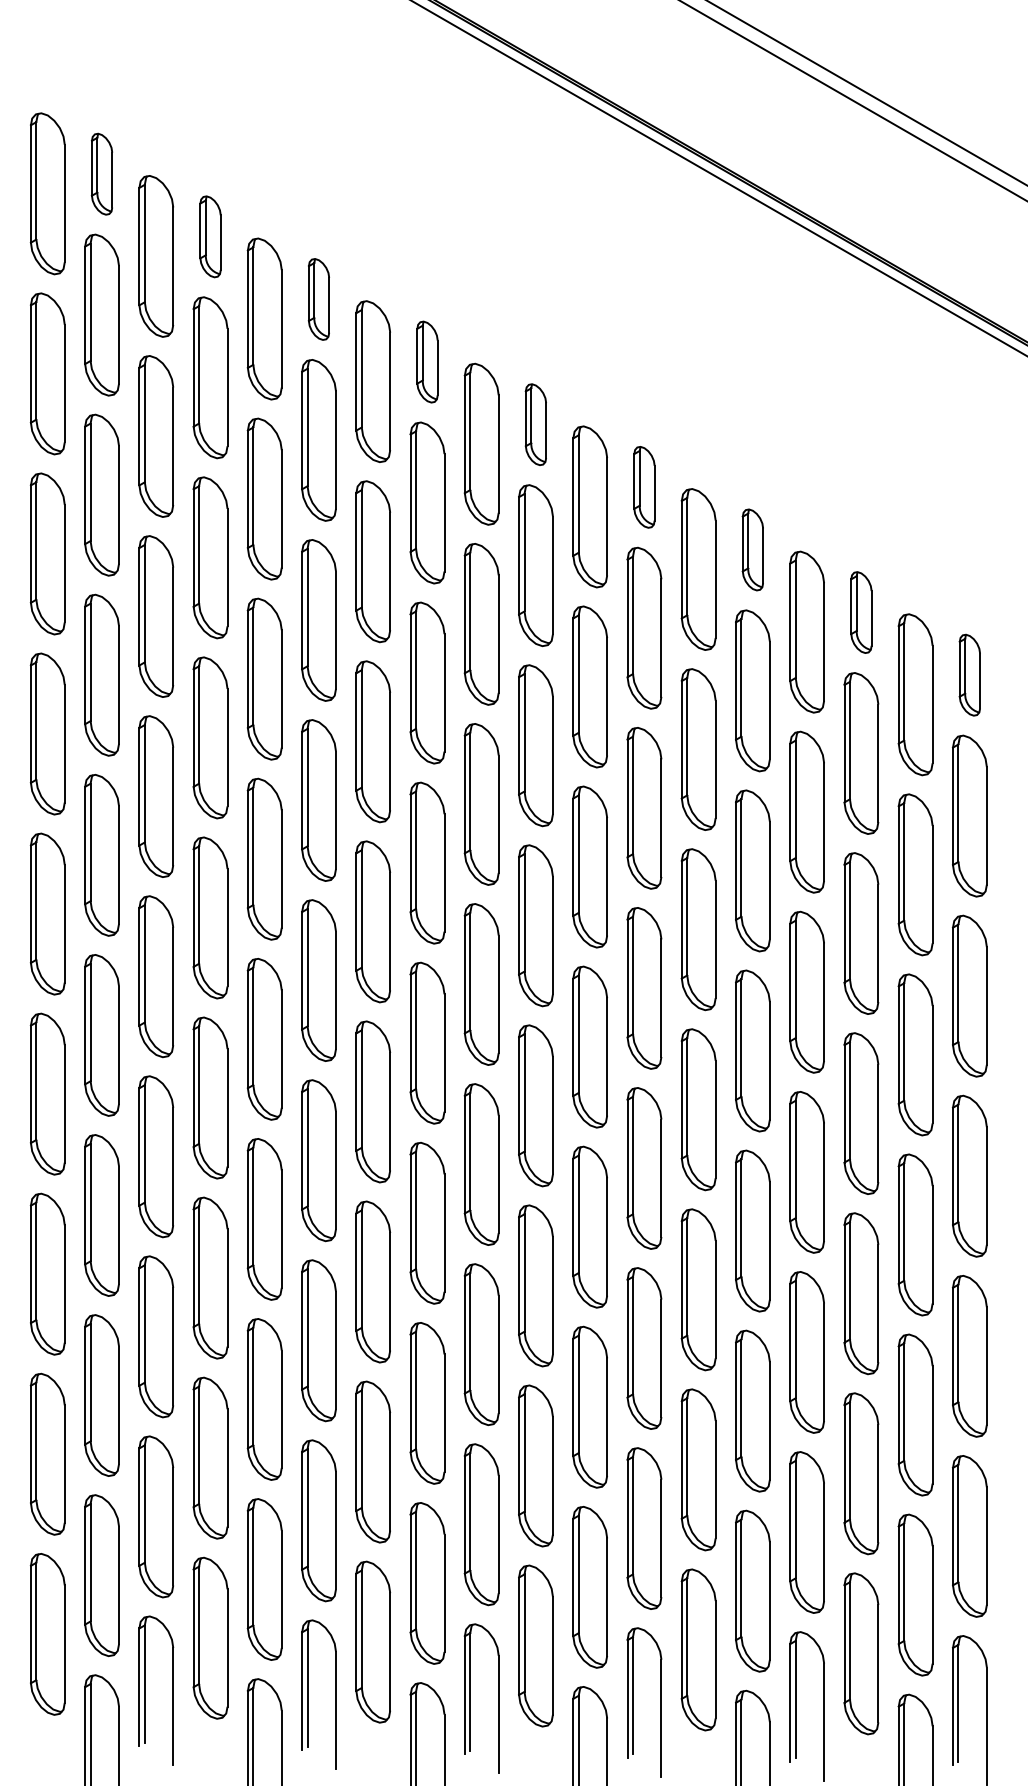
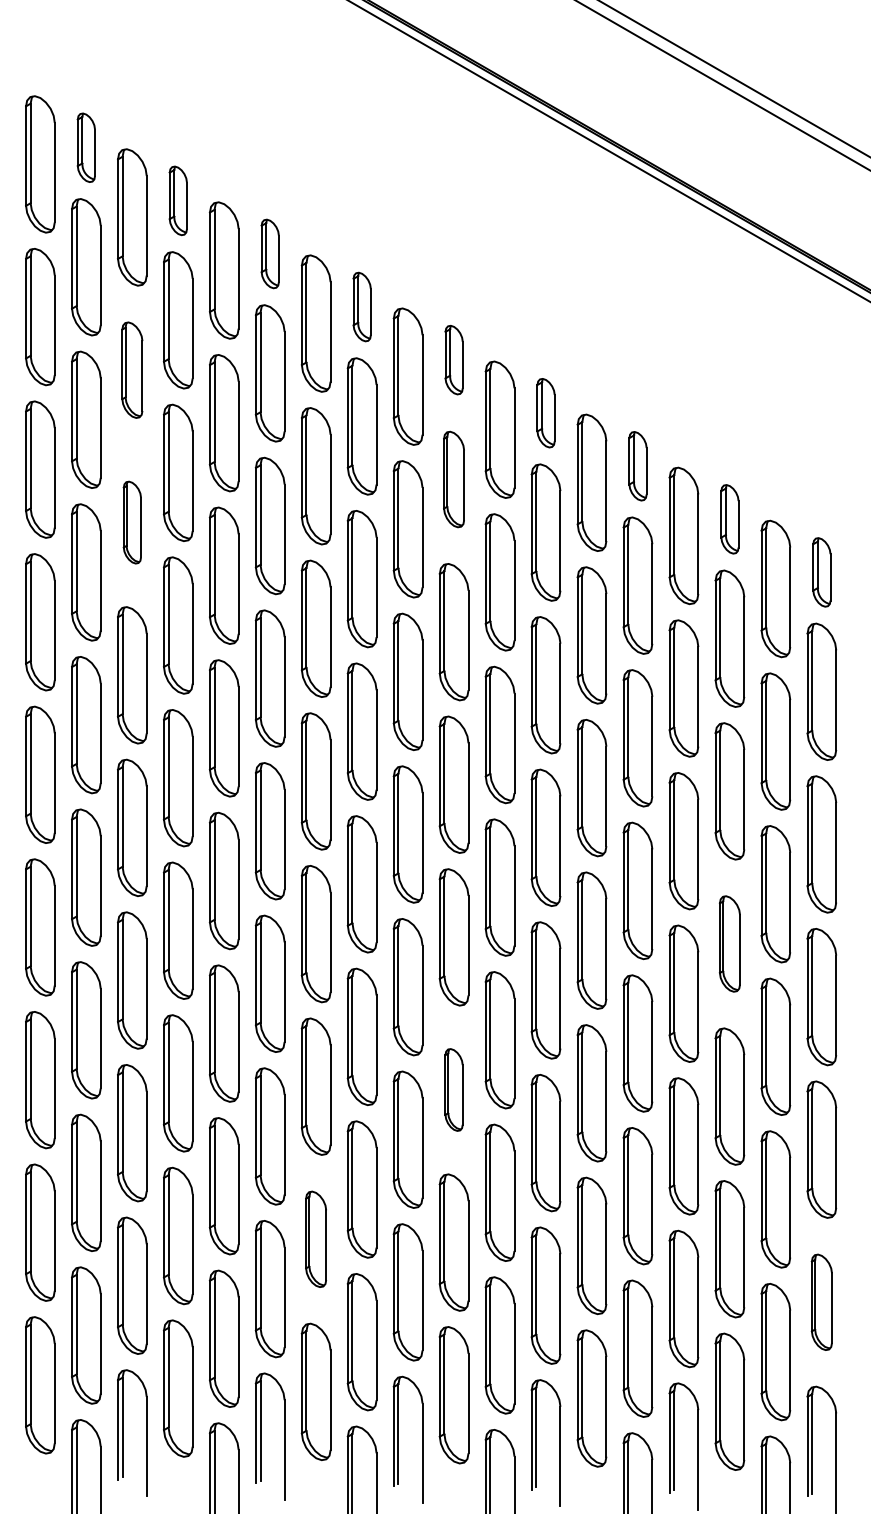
part: (156, 436) -> (132, 370), size x0.7
part: (535, 565) -> (453, 479), size x0.7
part: (156, 616) -> (132, 522), size x0.6
part: (860, 1113) -> (729, 943), size x0.7
part: (535, 1285) -> (453, 1089), size x0.6
part: (372, 1462) -> (315, 1239), size x0.7
part: (969, 1536) -> (821, 1302), size x0.7

